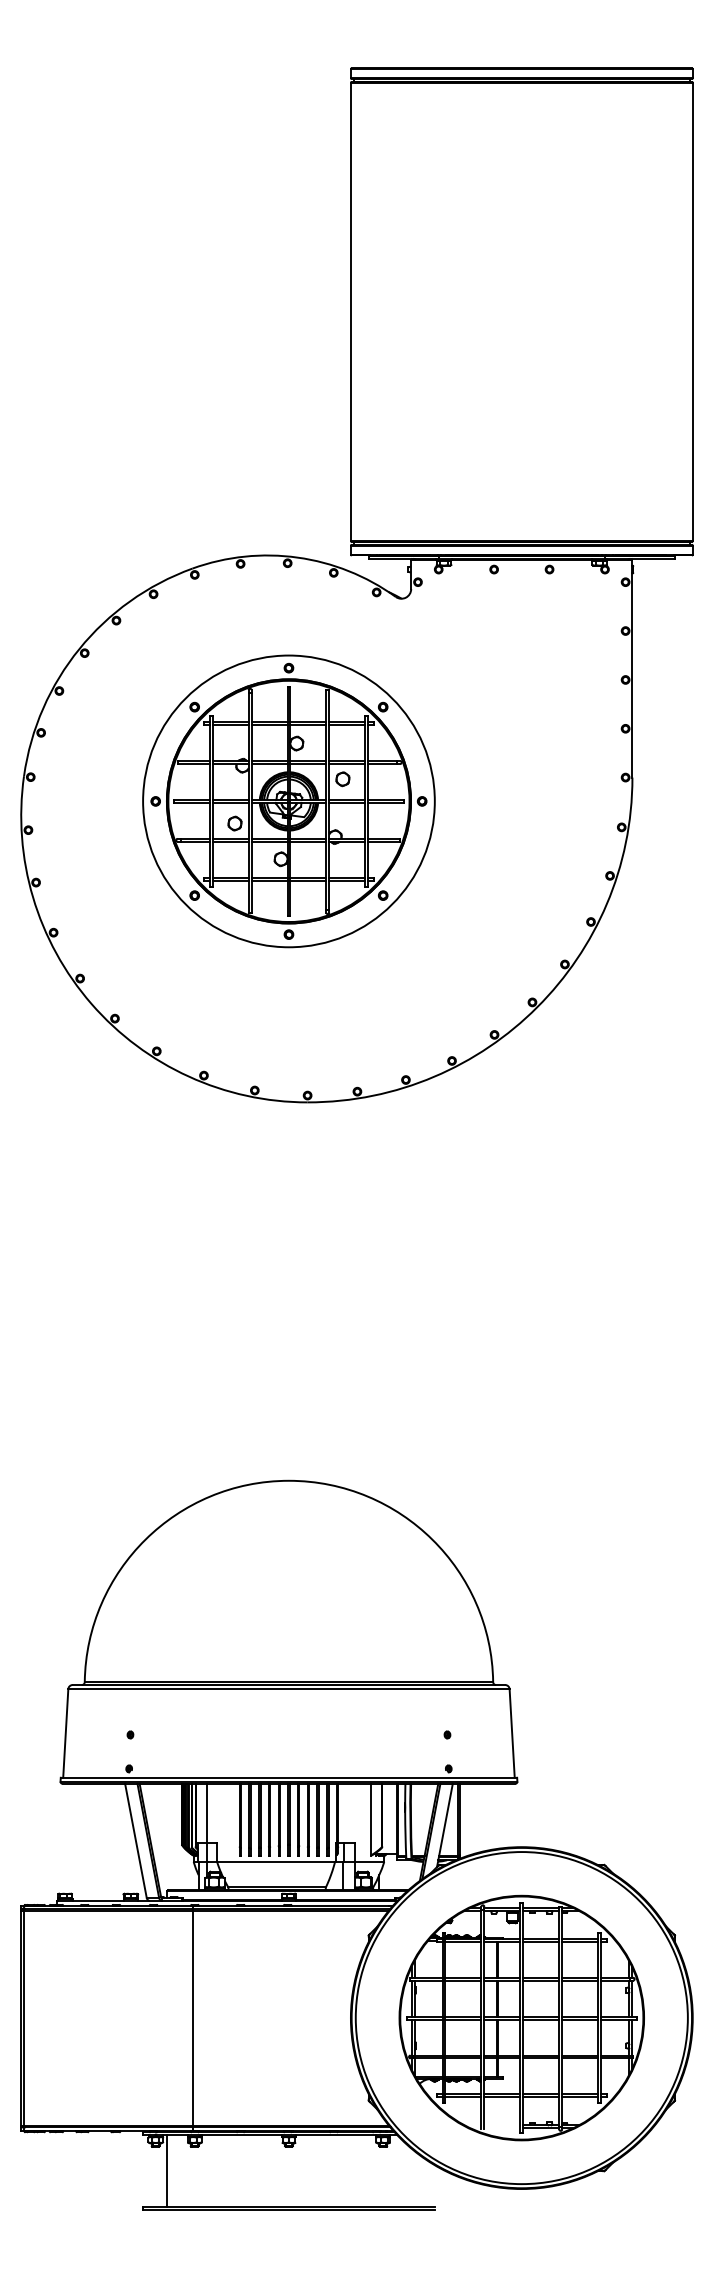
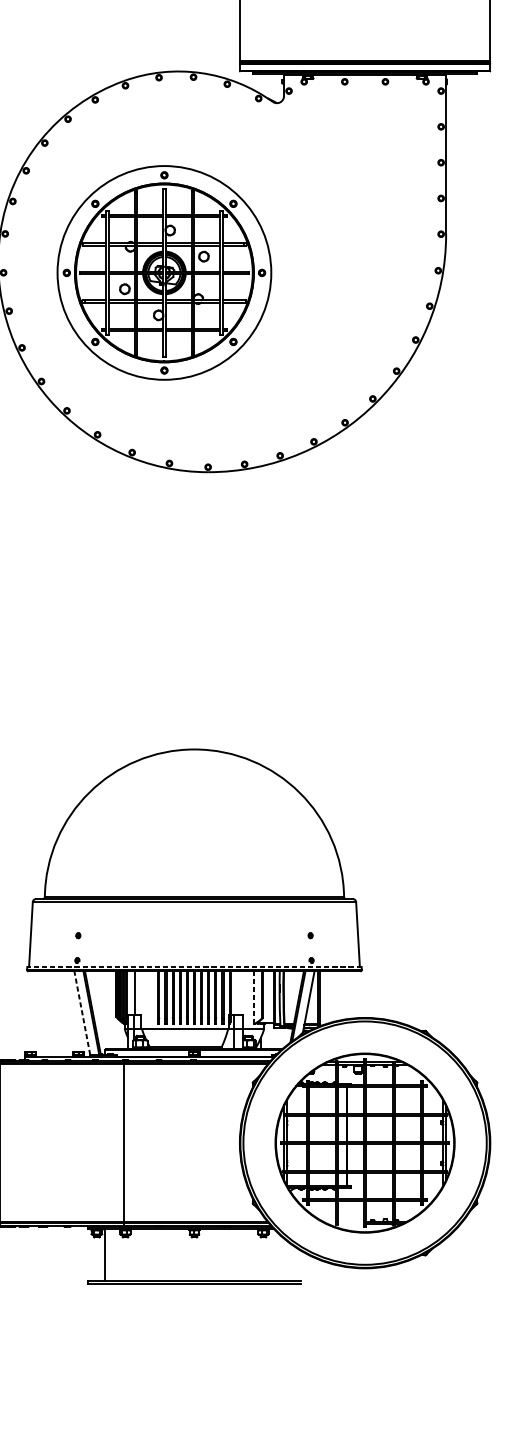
part: (288, 801) -> (164, 273), moved
line: (288, 1777) -> (194, 966), solid -> dashed
line: (370, 1819) -> (254, 997), solid -> dashed
line: (135, 1840) -> (82, 1013), solid -> dashed

